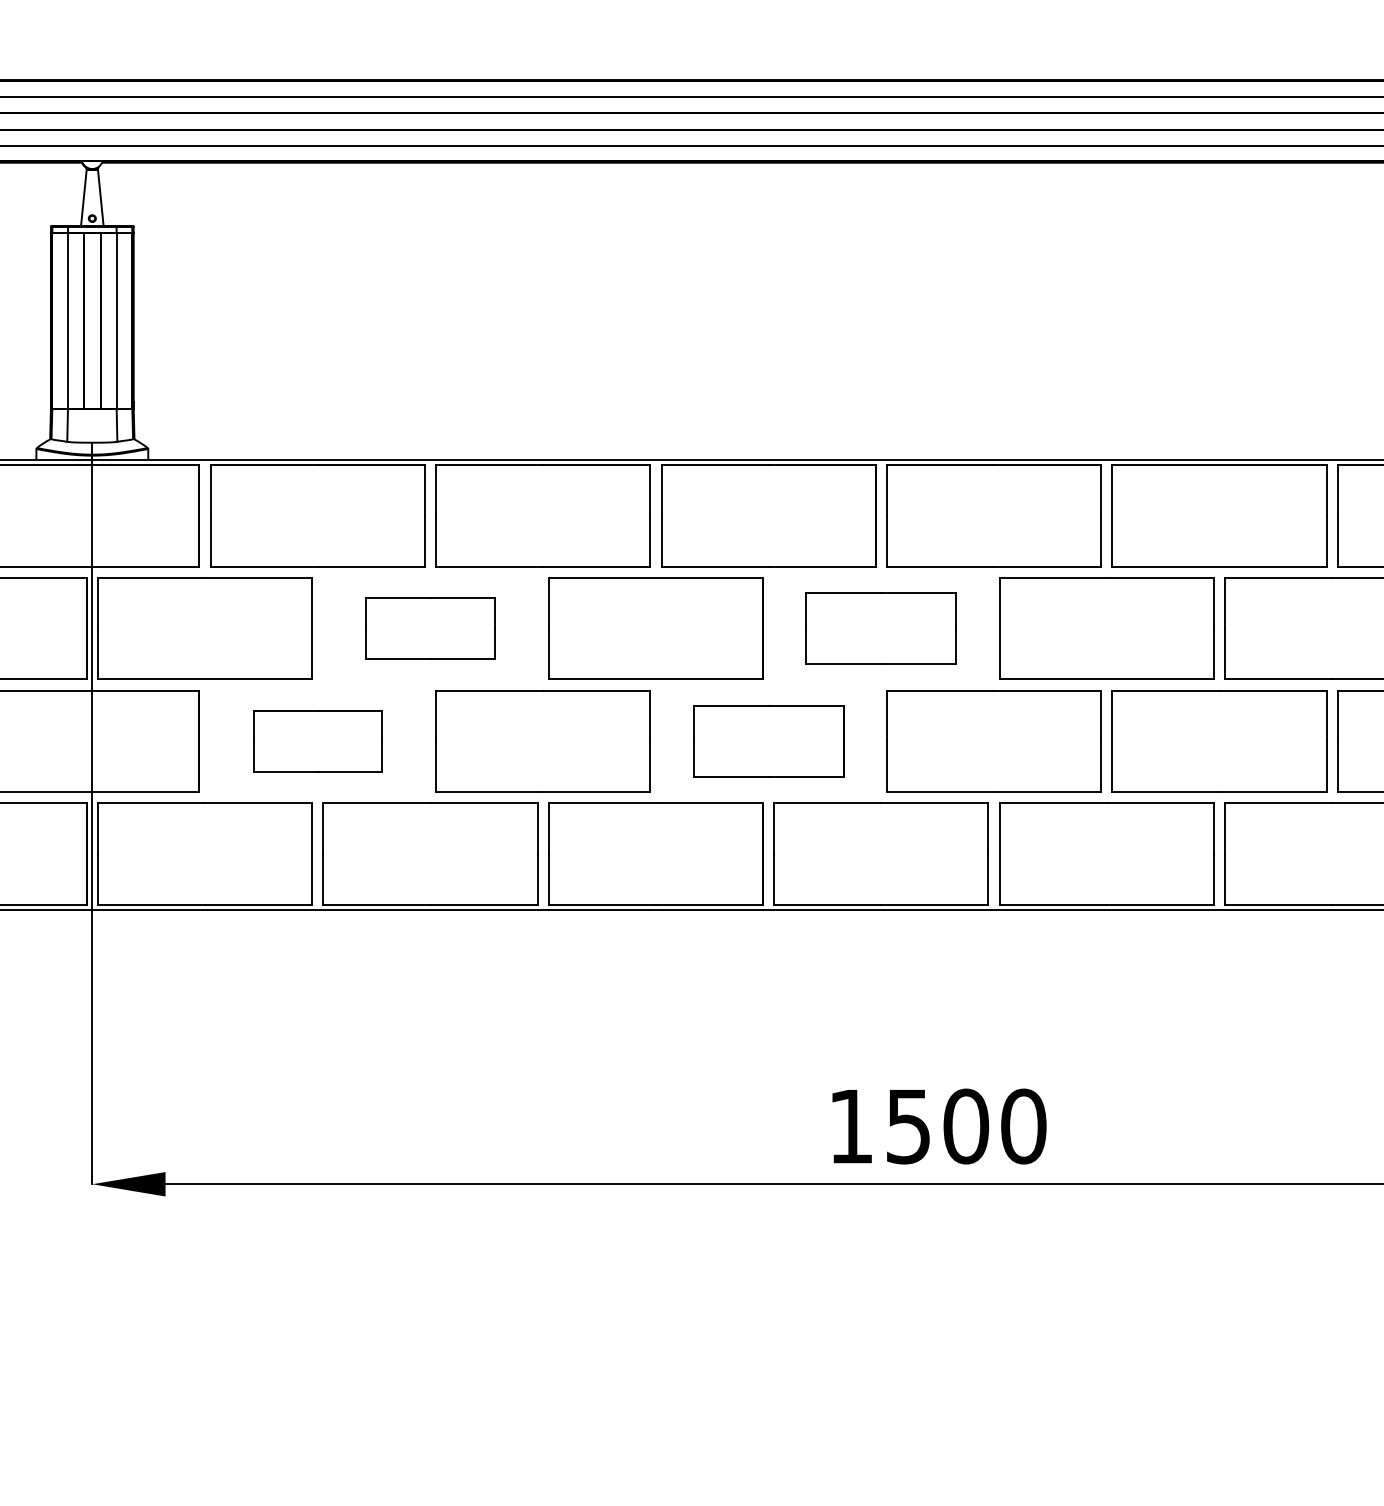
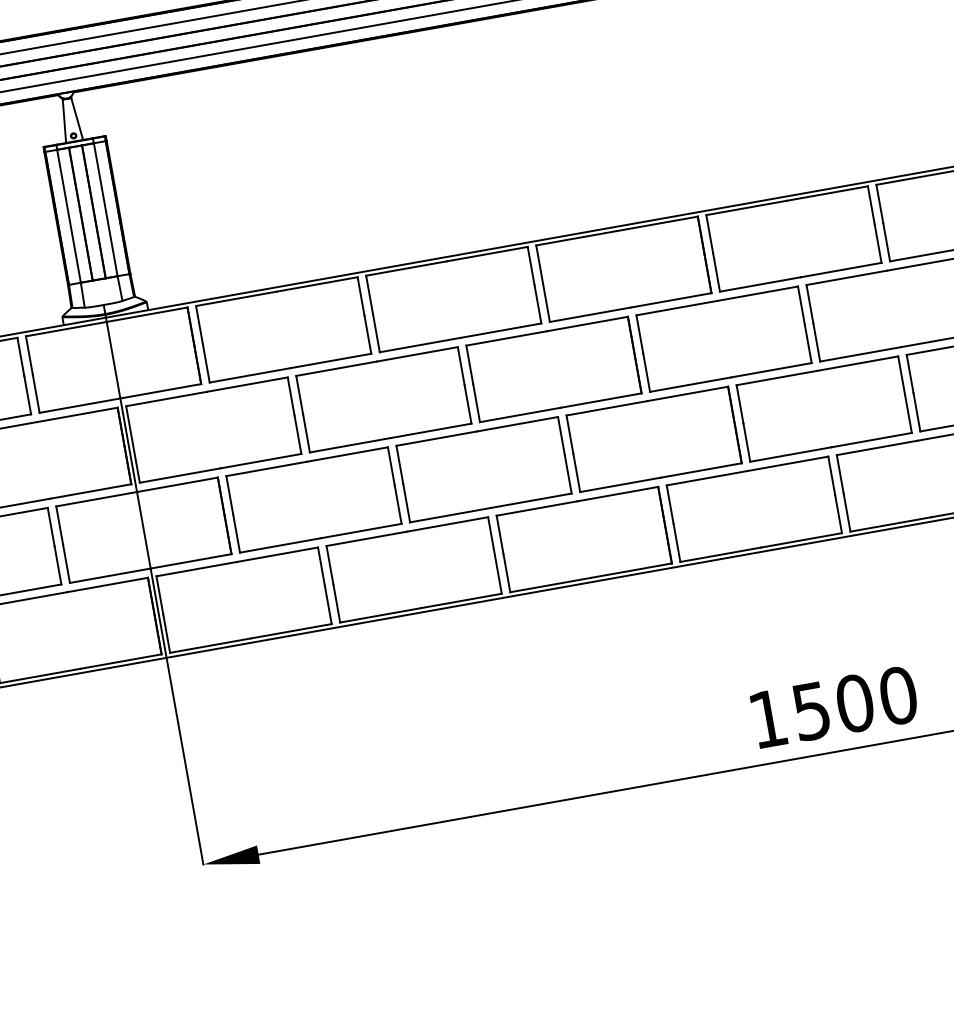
part: (430, 628) -> (383, 399), size x1.67
part: (880, 628) -> (723, 339), size x1.43
part: (317, 741) -> (313, 500), size x1.67
part: (768, 741) -> (654, 439), size x1.43

